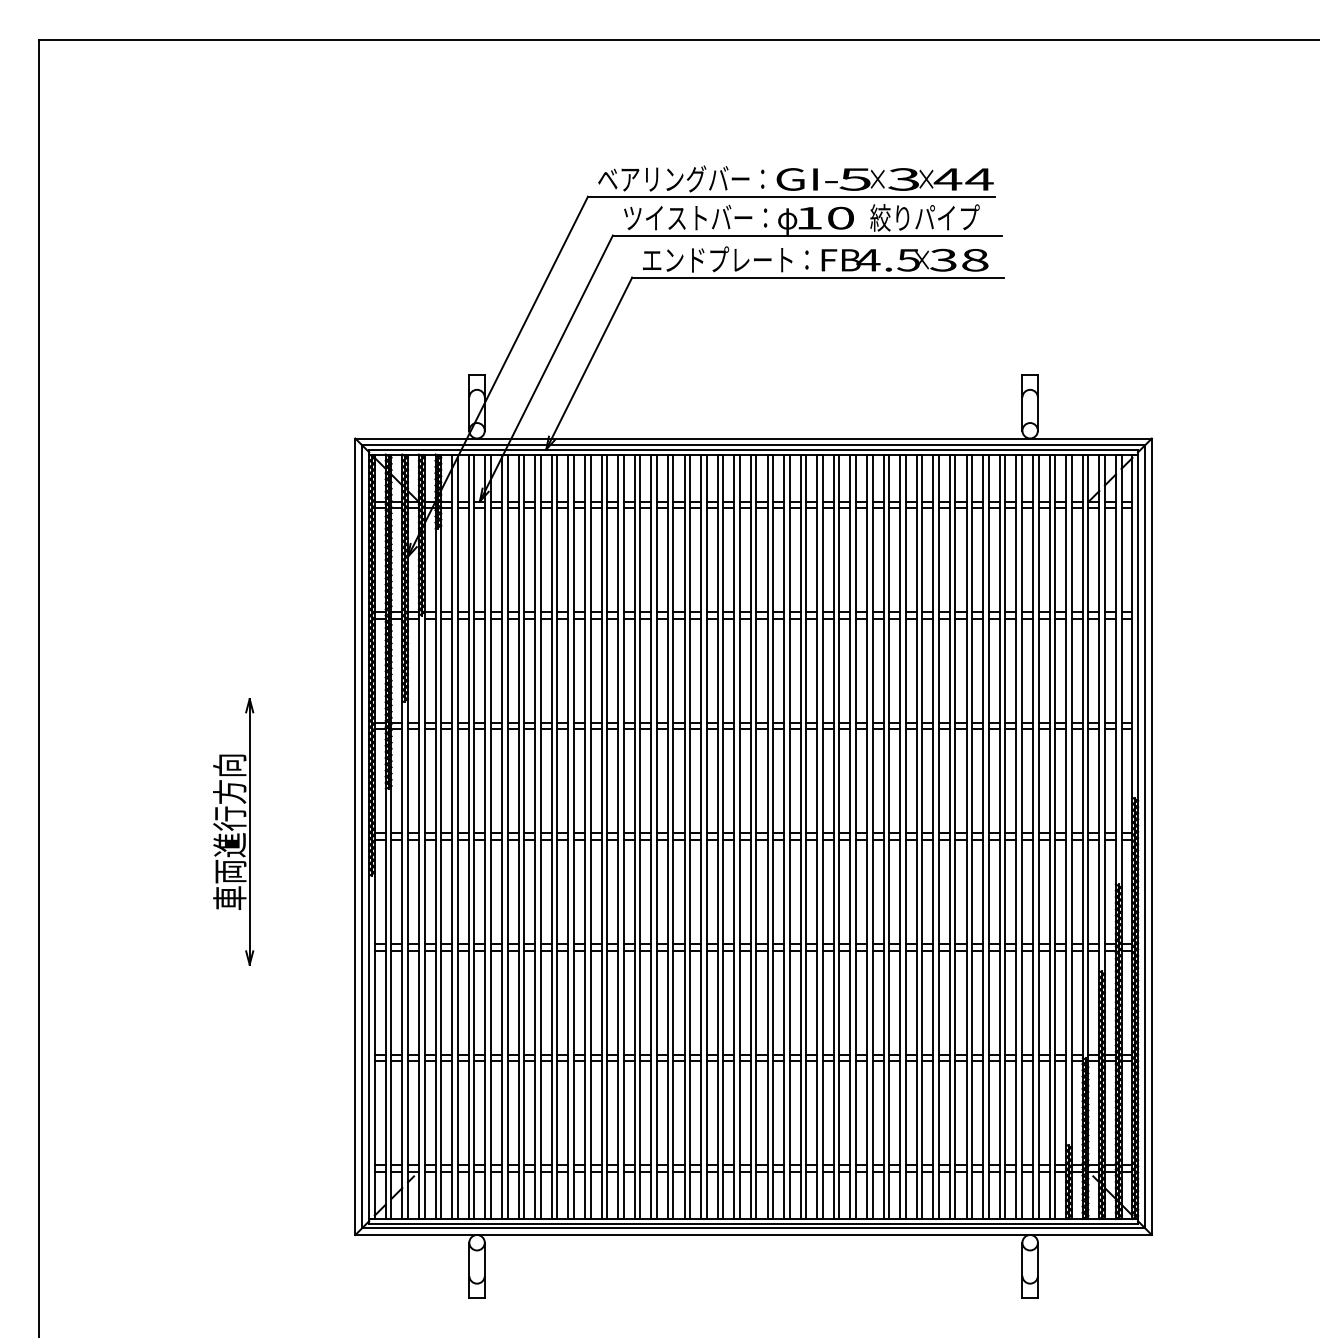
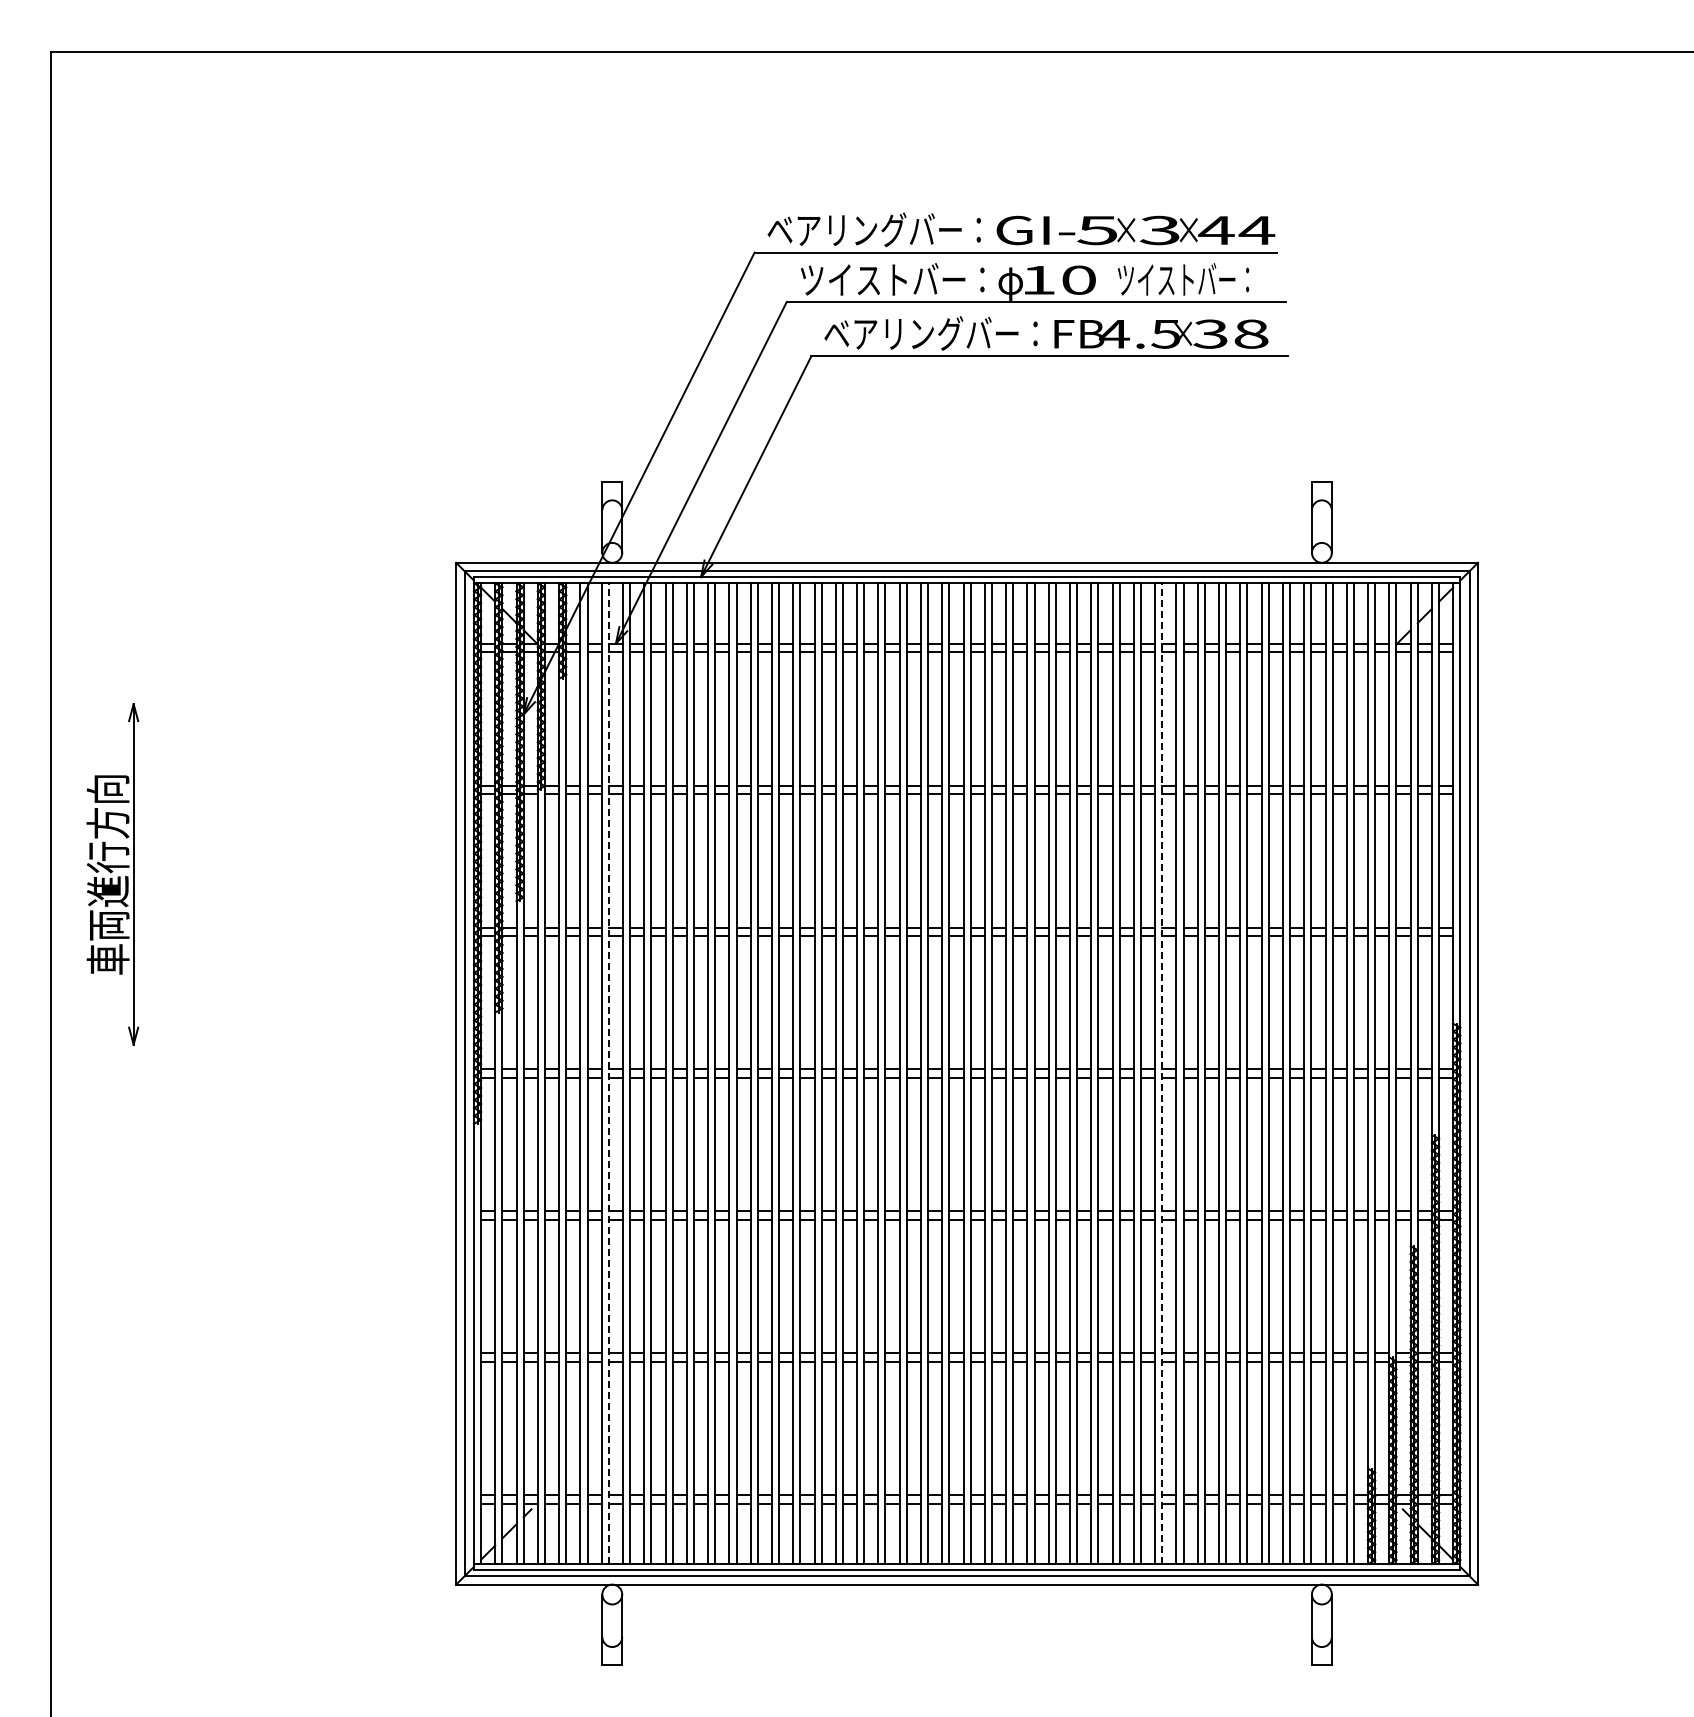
text: (924, 217) -> (1186, 279), 絞りパイプ -> ツイストバー：
text: (718, 259) -> (921, 333), エンドプレート： -> ベアリングバー：
part: (233, 831) -> (112, 874), moved
line: (474, 836) -> (608, 1073), solid -> dashed
line: (905, 836) -> (1162, 1073), solid -> dashed

